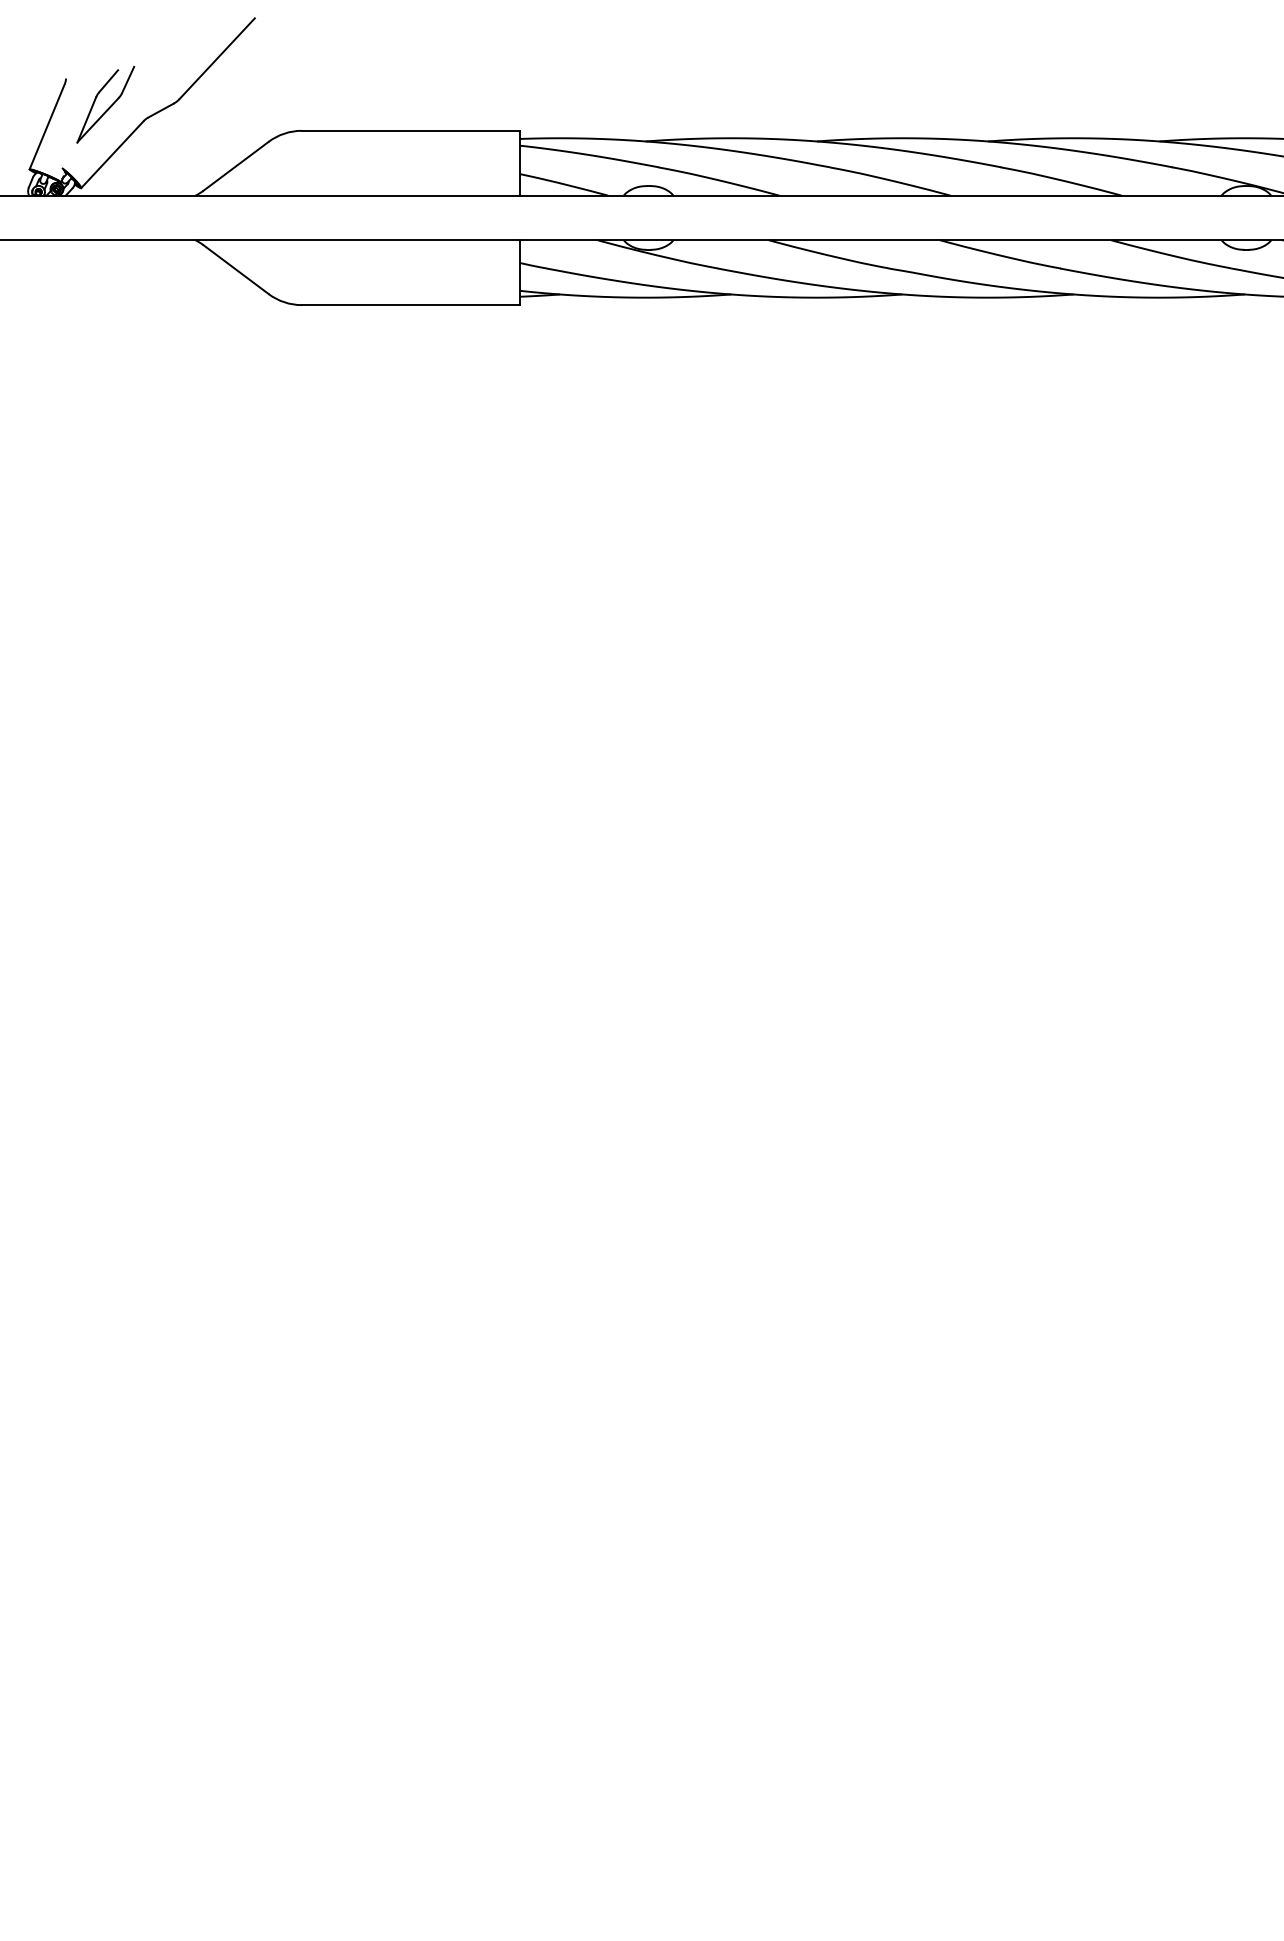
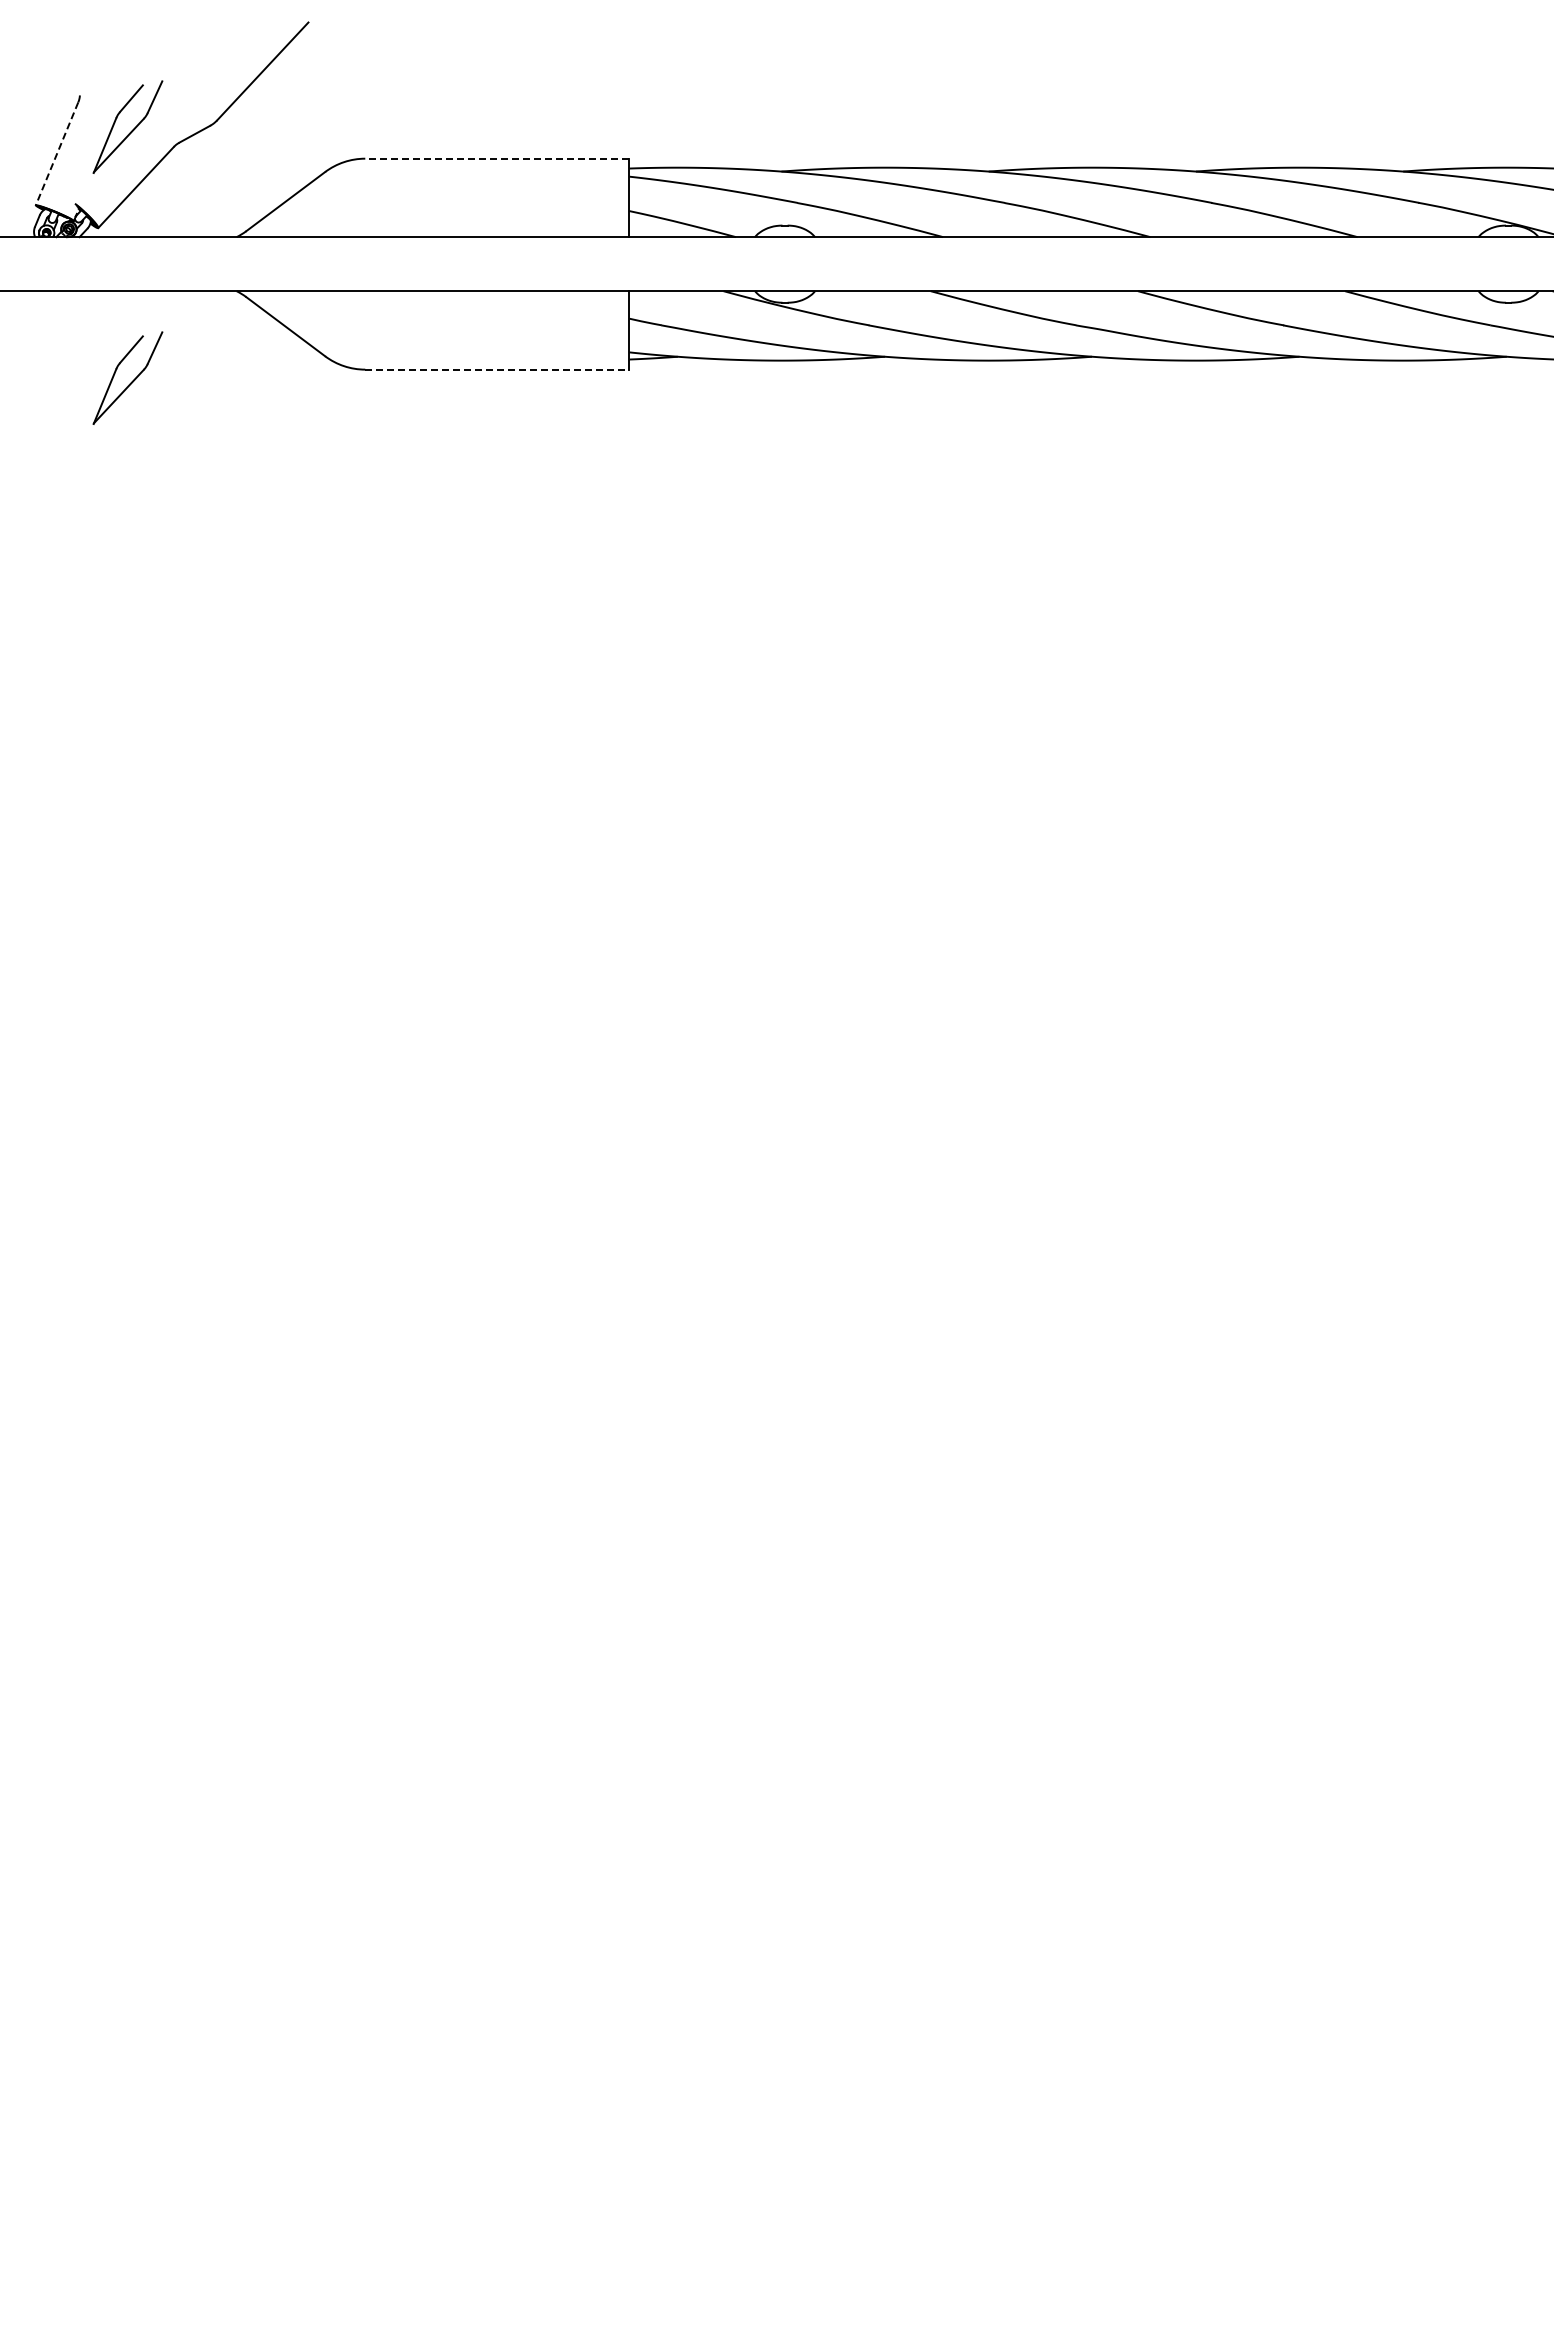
line: (47, 126) -> (57, 153), solid -> dashed
line: (410, 130) -> (496, 158), solid -> dashed
line: (411, 304) -> (497, 369), solid -> dashed
part: (105, 311) -> (127, 377), added

